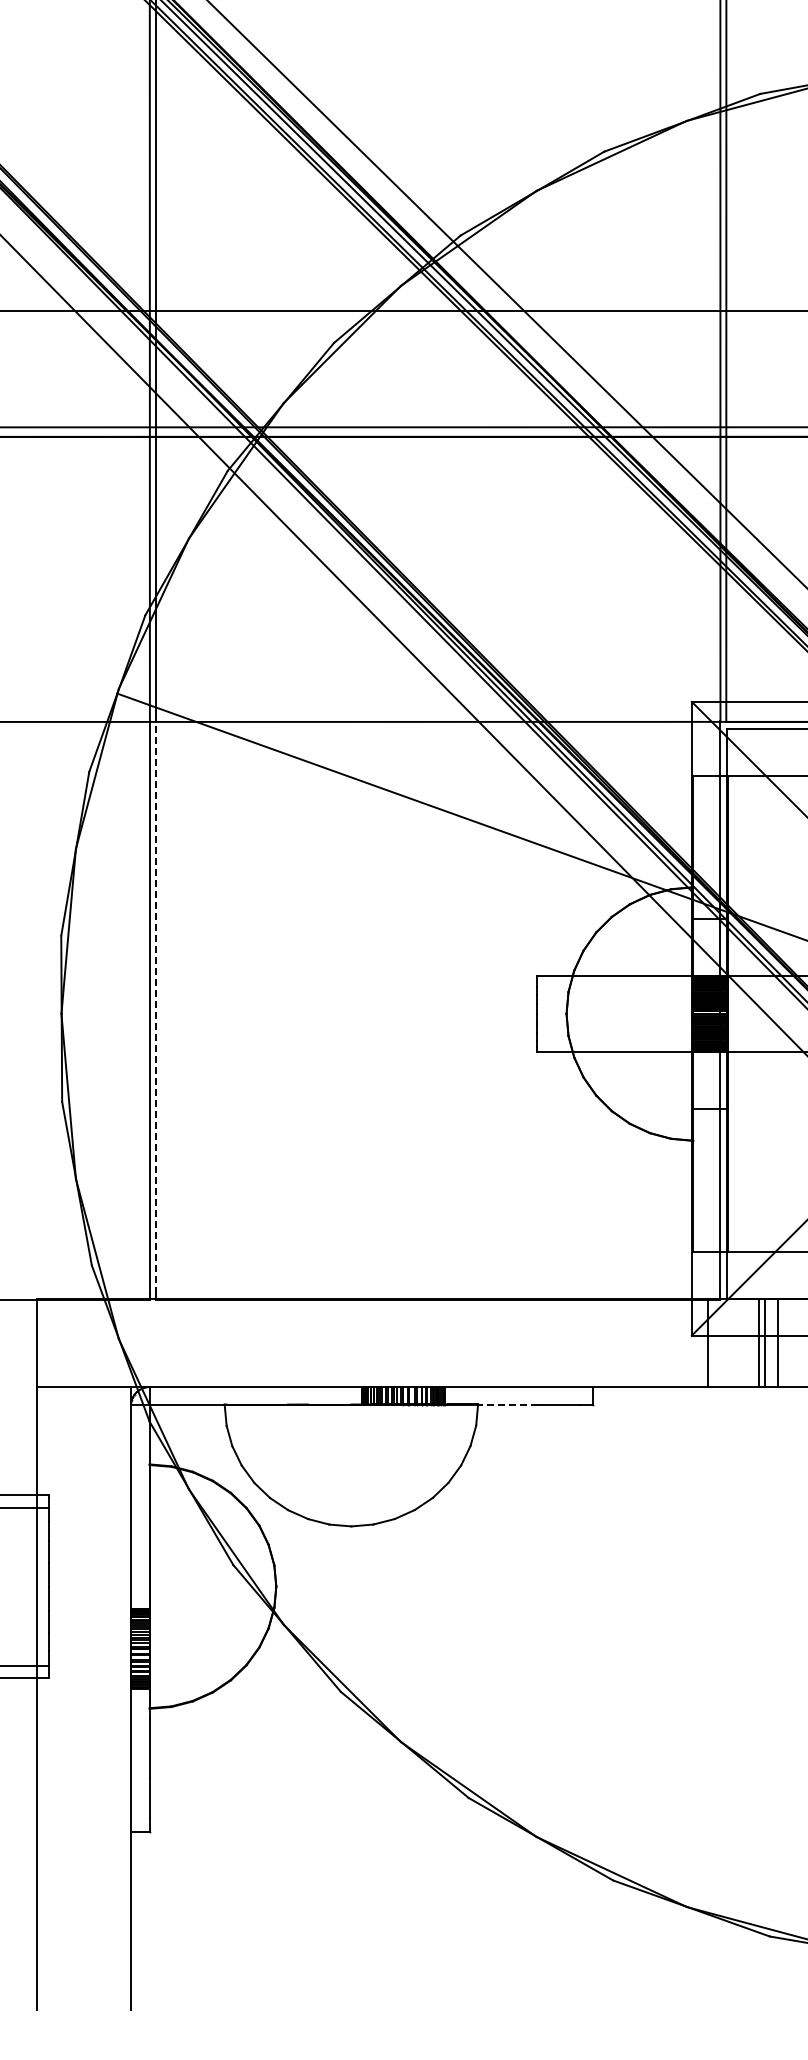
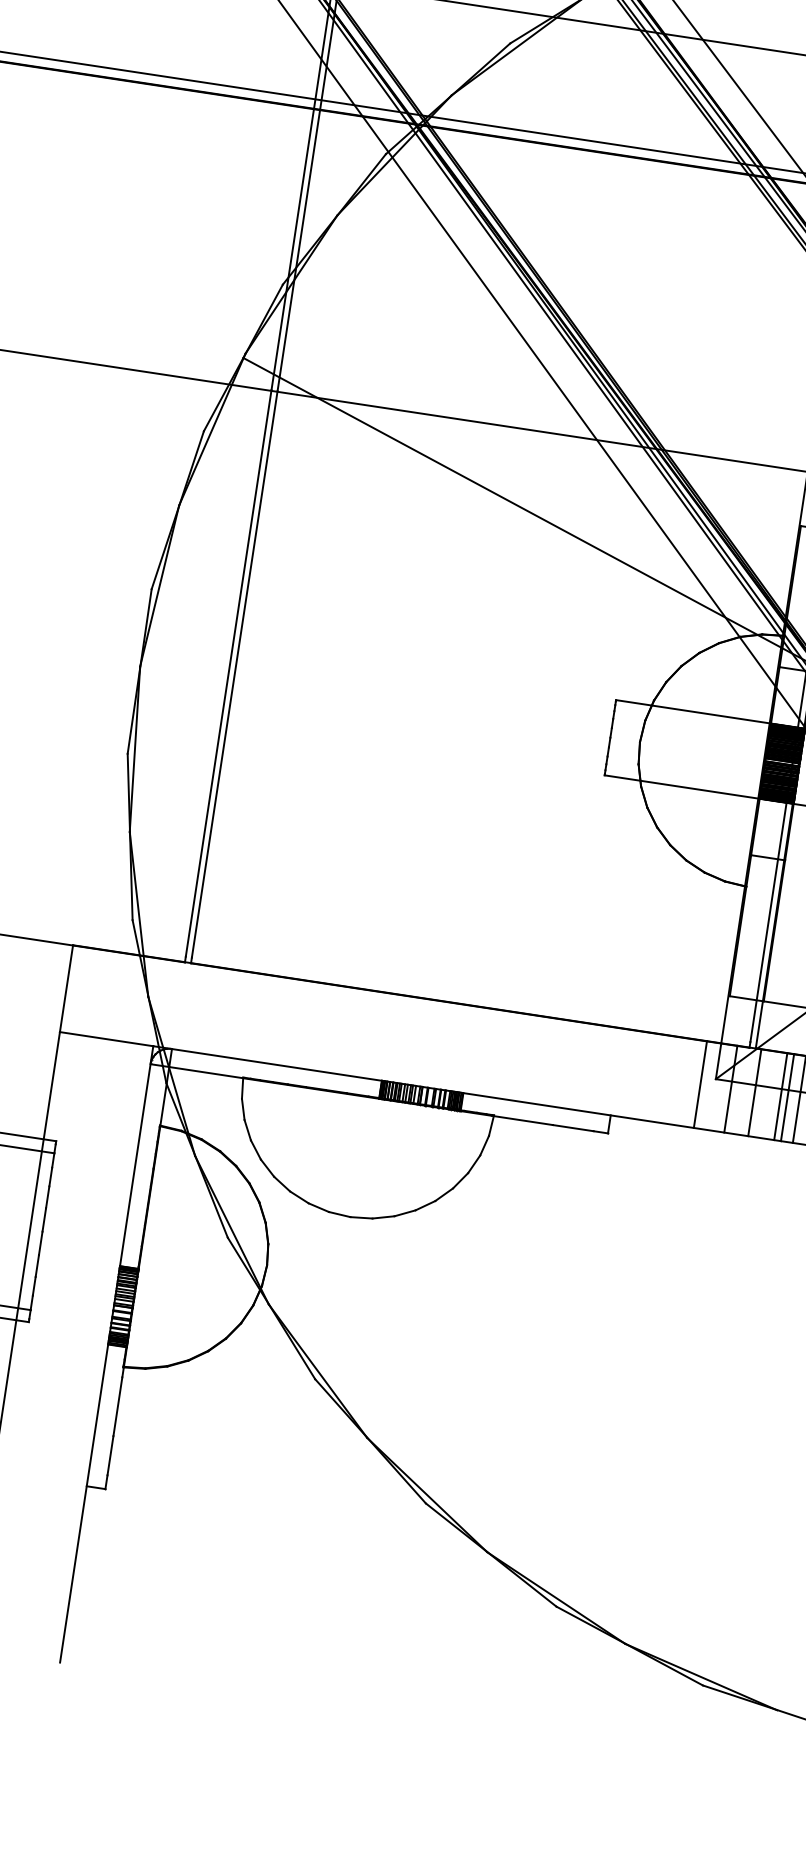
line: (156, 1006) -> (235, 673), dashed -> solid
line: (677, 1343) -> (700, 1084), added
line: (732, 1343) -> (754, 1093), added
line: (506, 1405) -> (521, 1120), dashed -> solid

